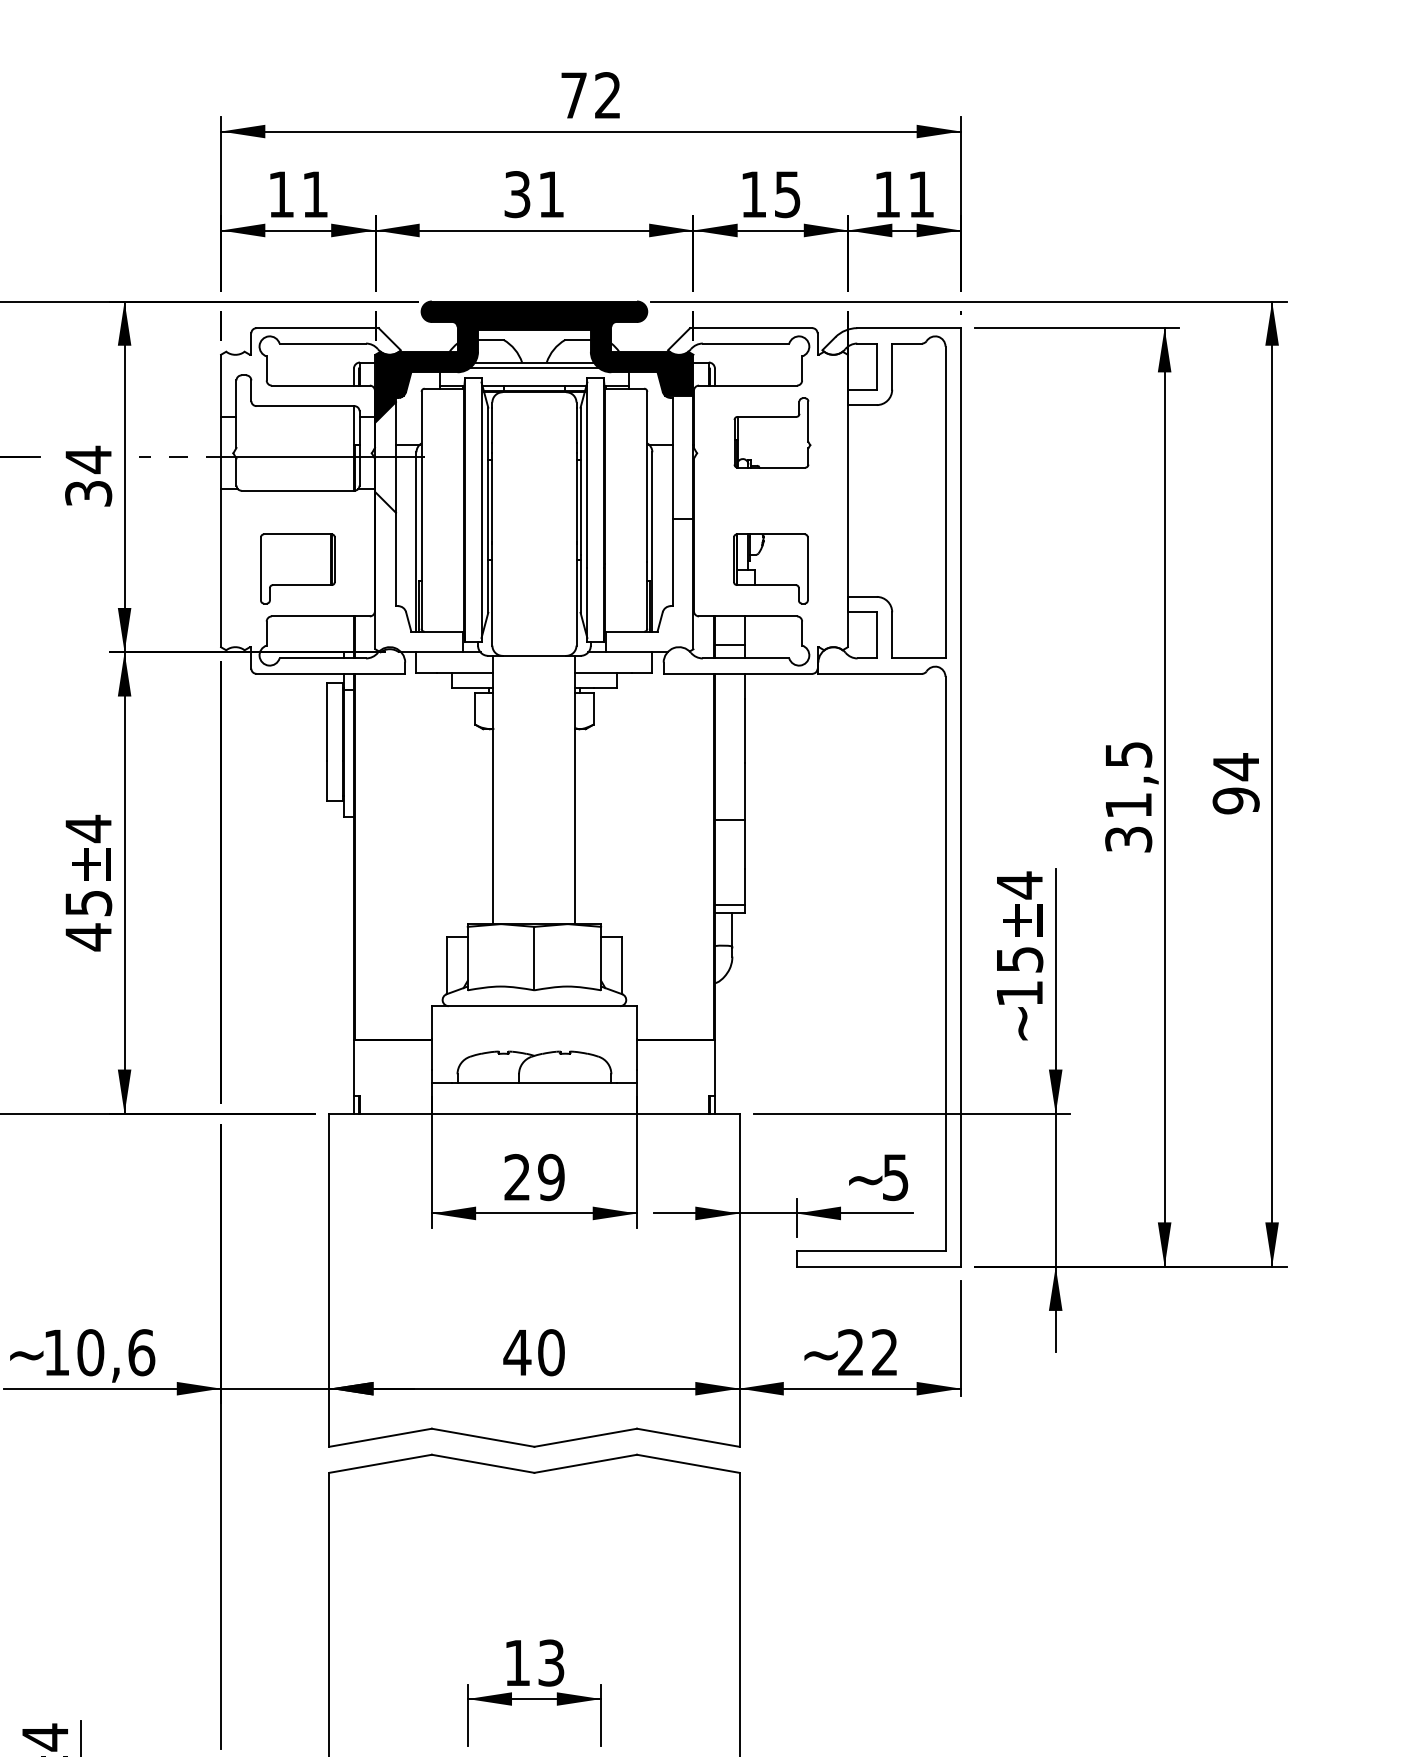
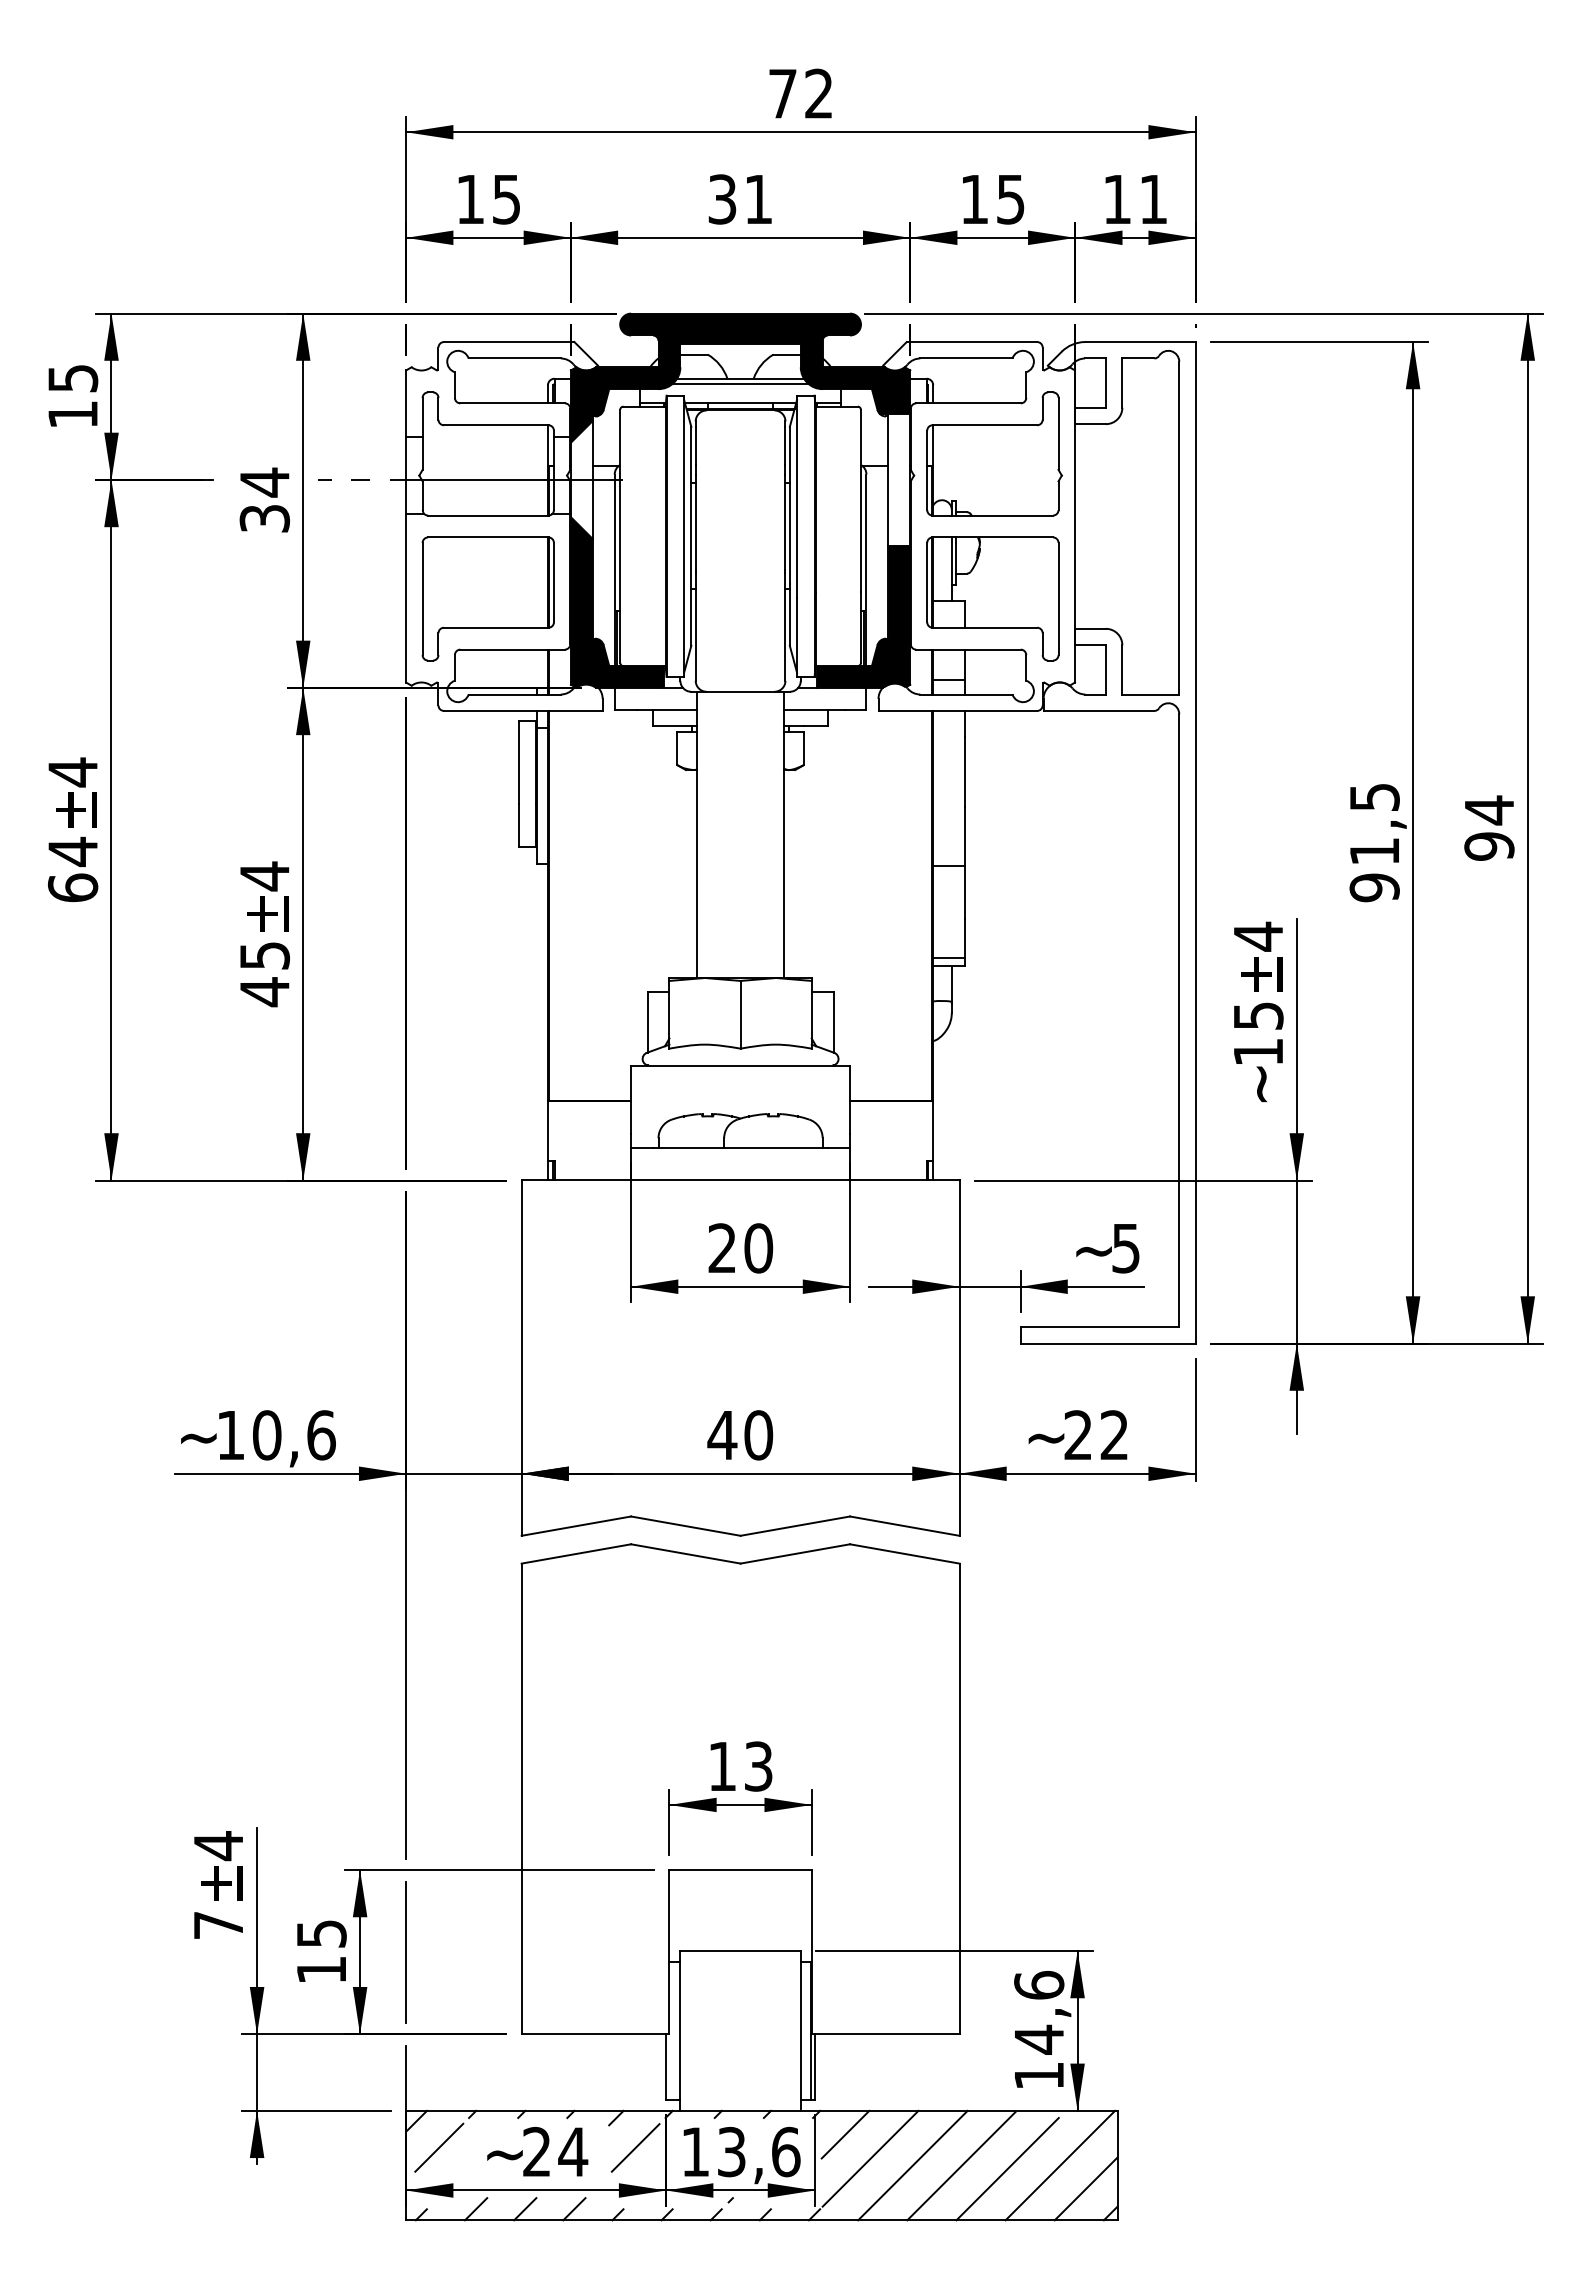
text: (315, 194) -> (506, 199), 11 -> 15
part: (772, 432) -> (994, 453), size x1.67
part: (297, 568) -> (487, 598), size x1.67
part: (770, 568) -> (992, 598), size x1.67
fill: (418, 572) -> (616, 602), added
fill: (649, 585) -> (863, 616), added
text: (1128, 839) -> (1374, 887), 31,5 -> 91,5
text: (551, 1177) -> (758, 1248), 29 -> 20

